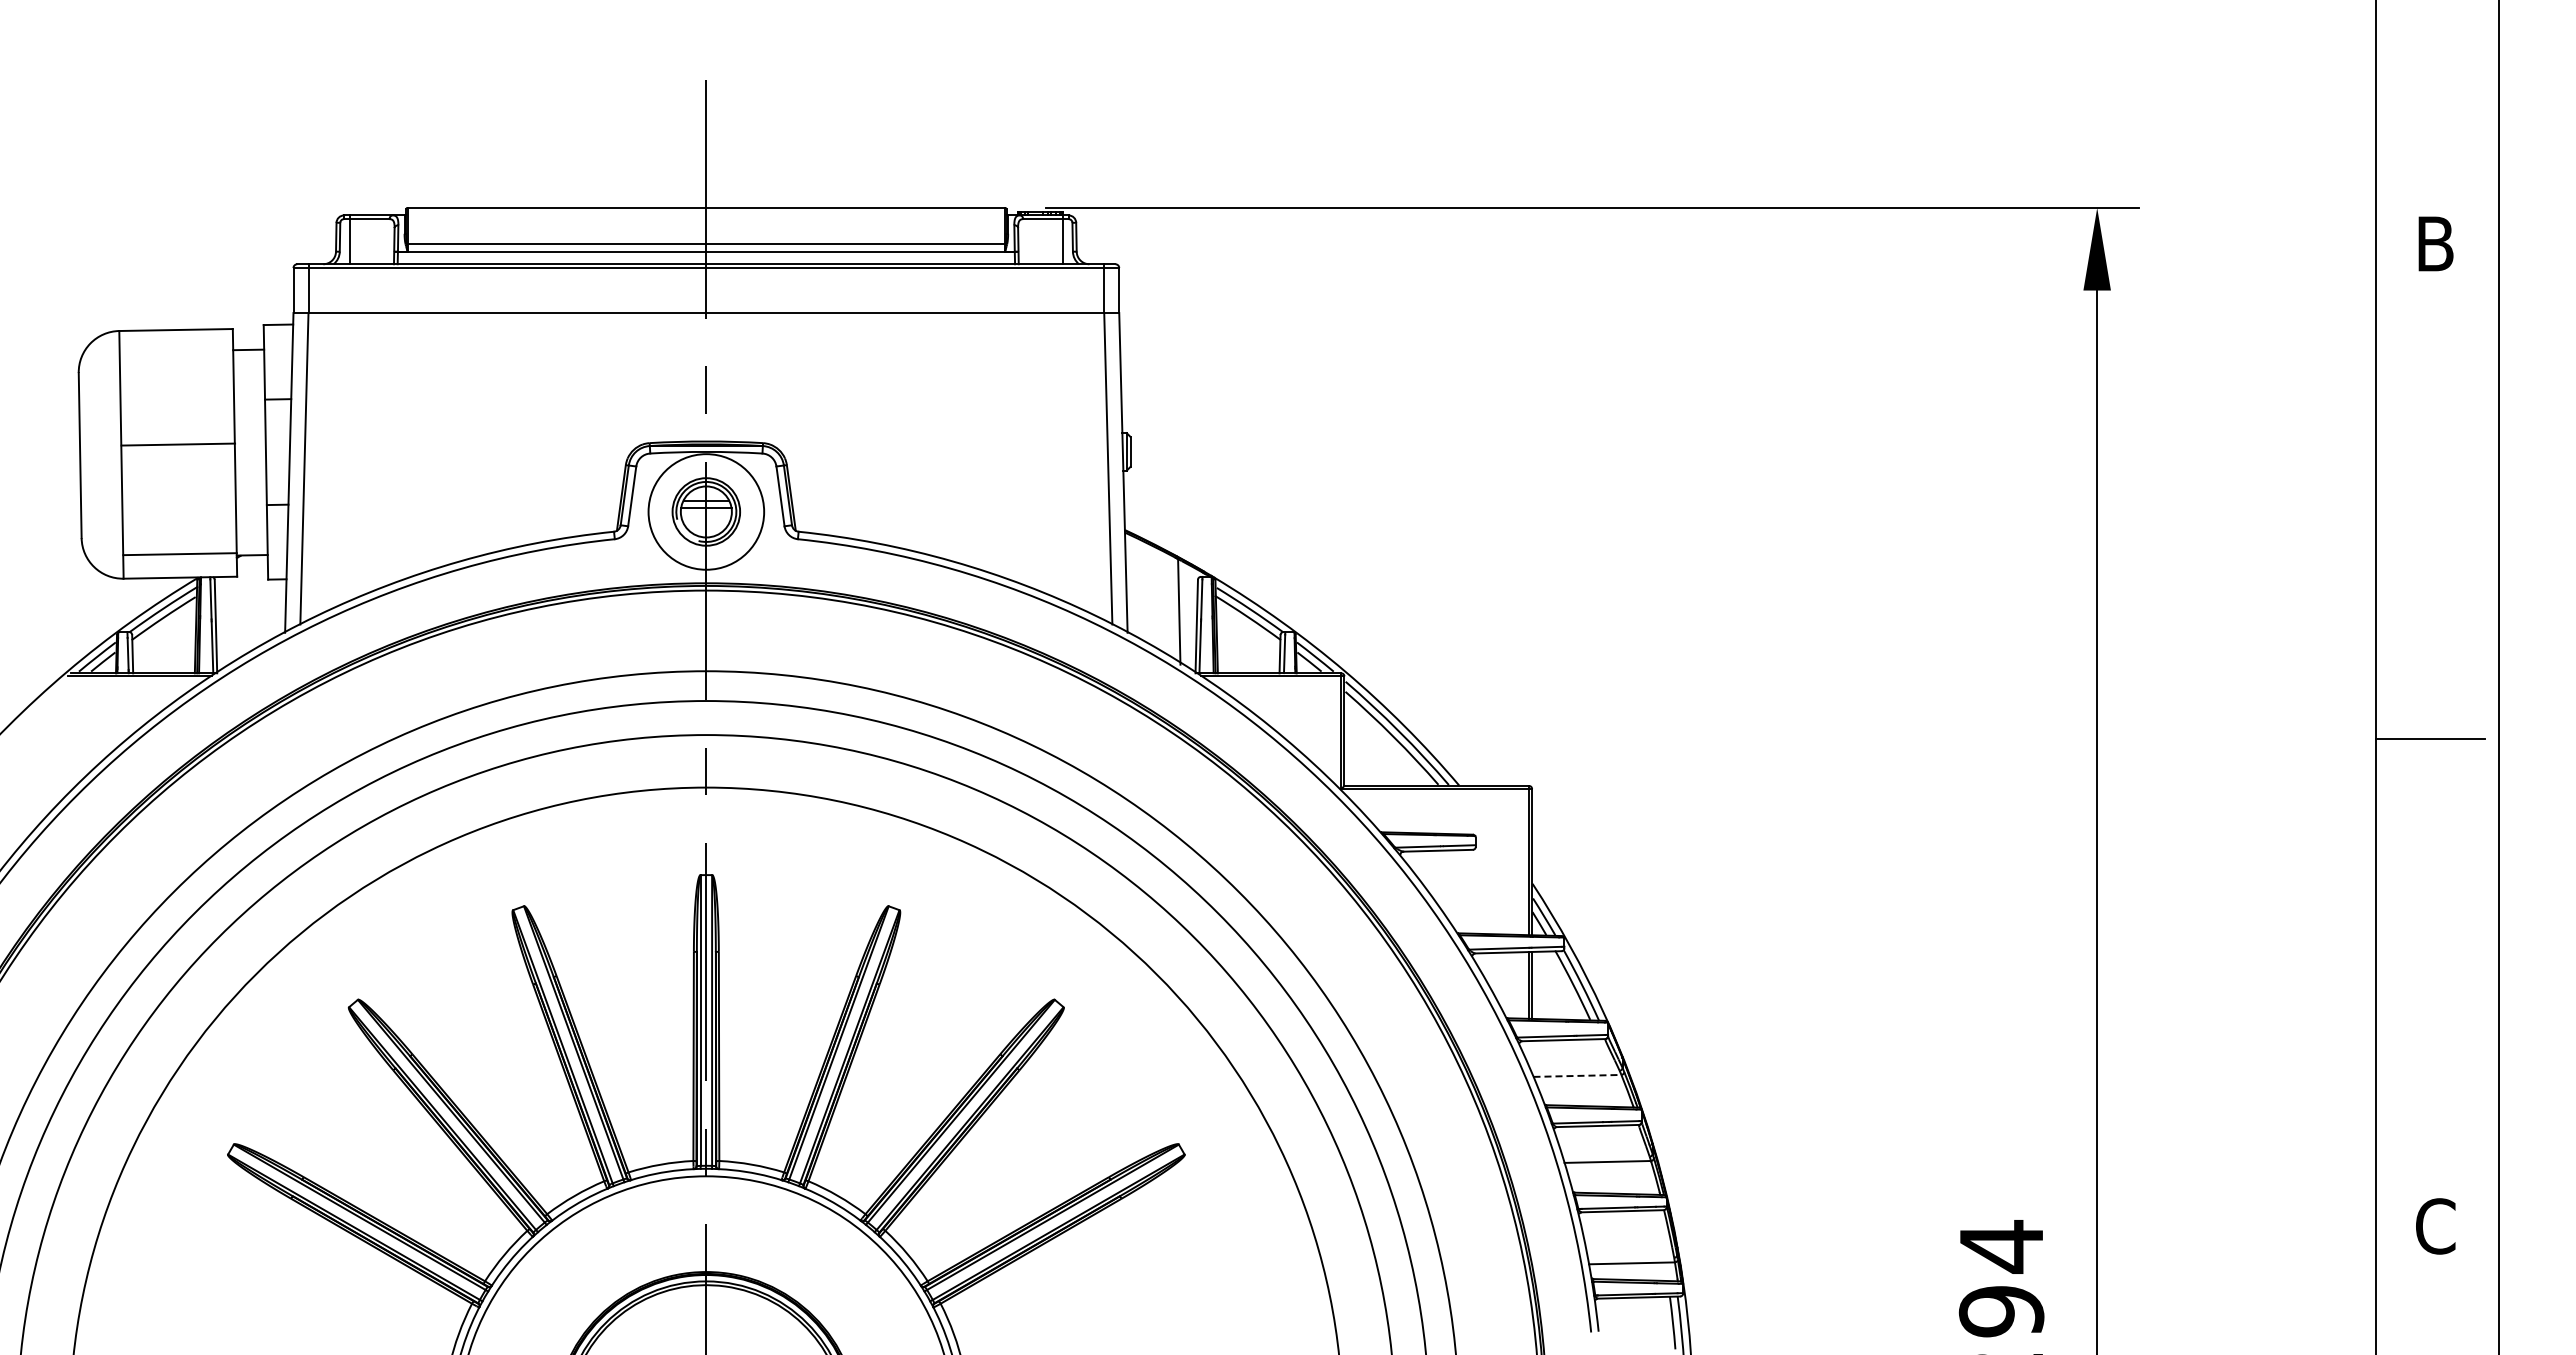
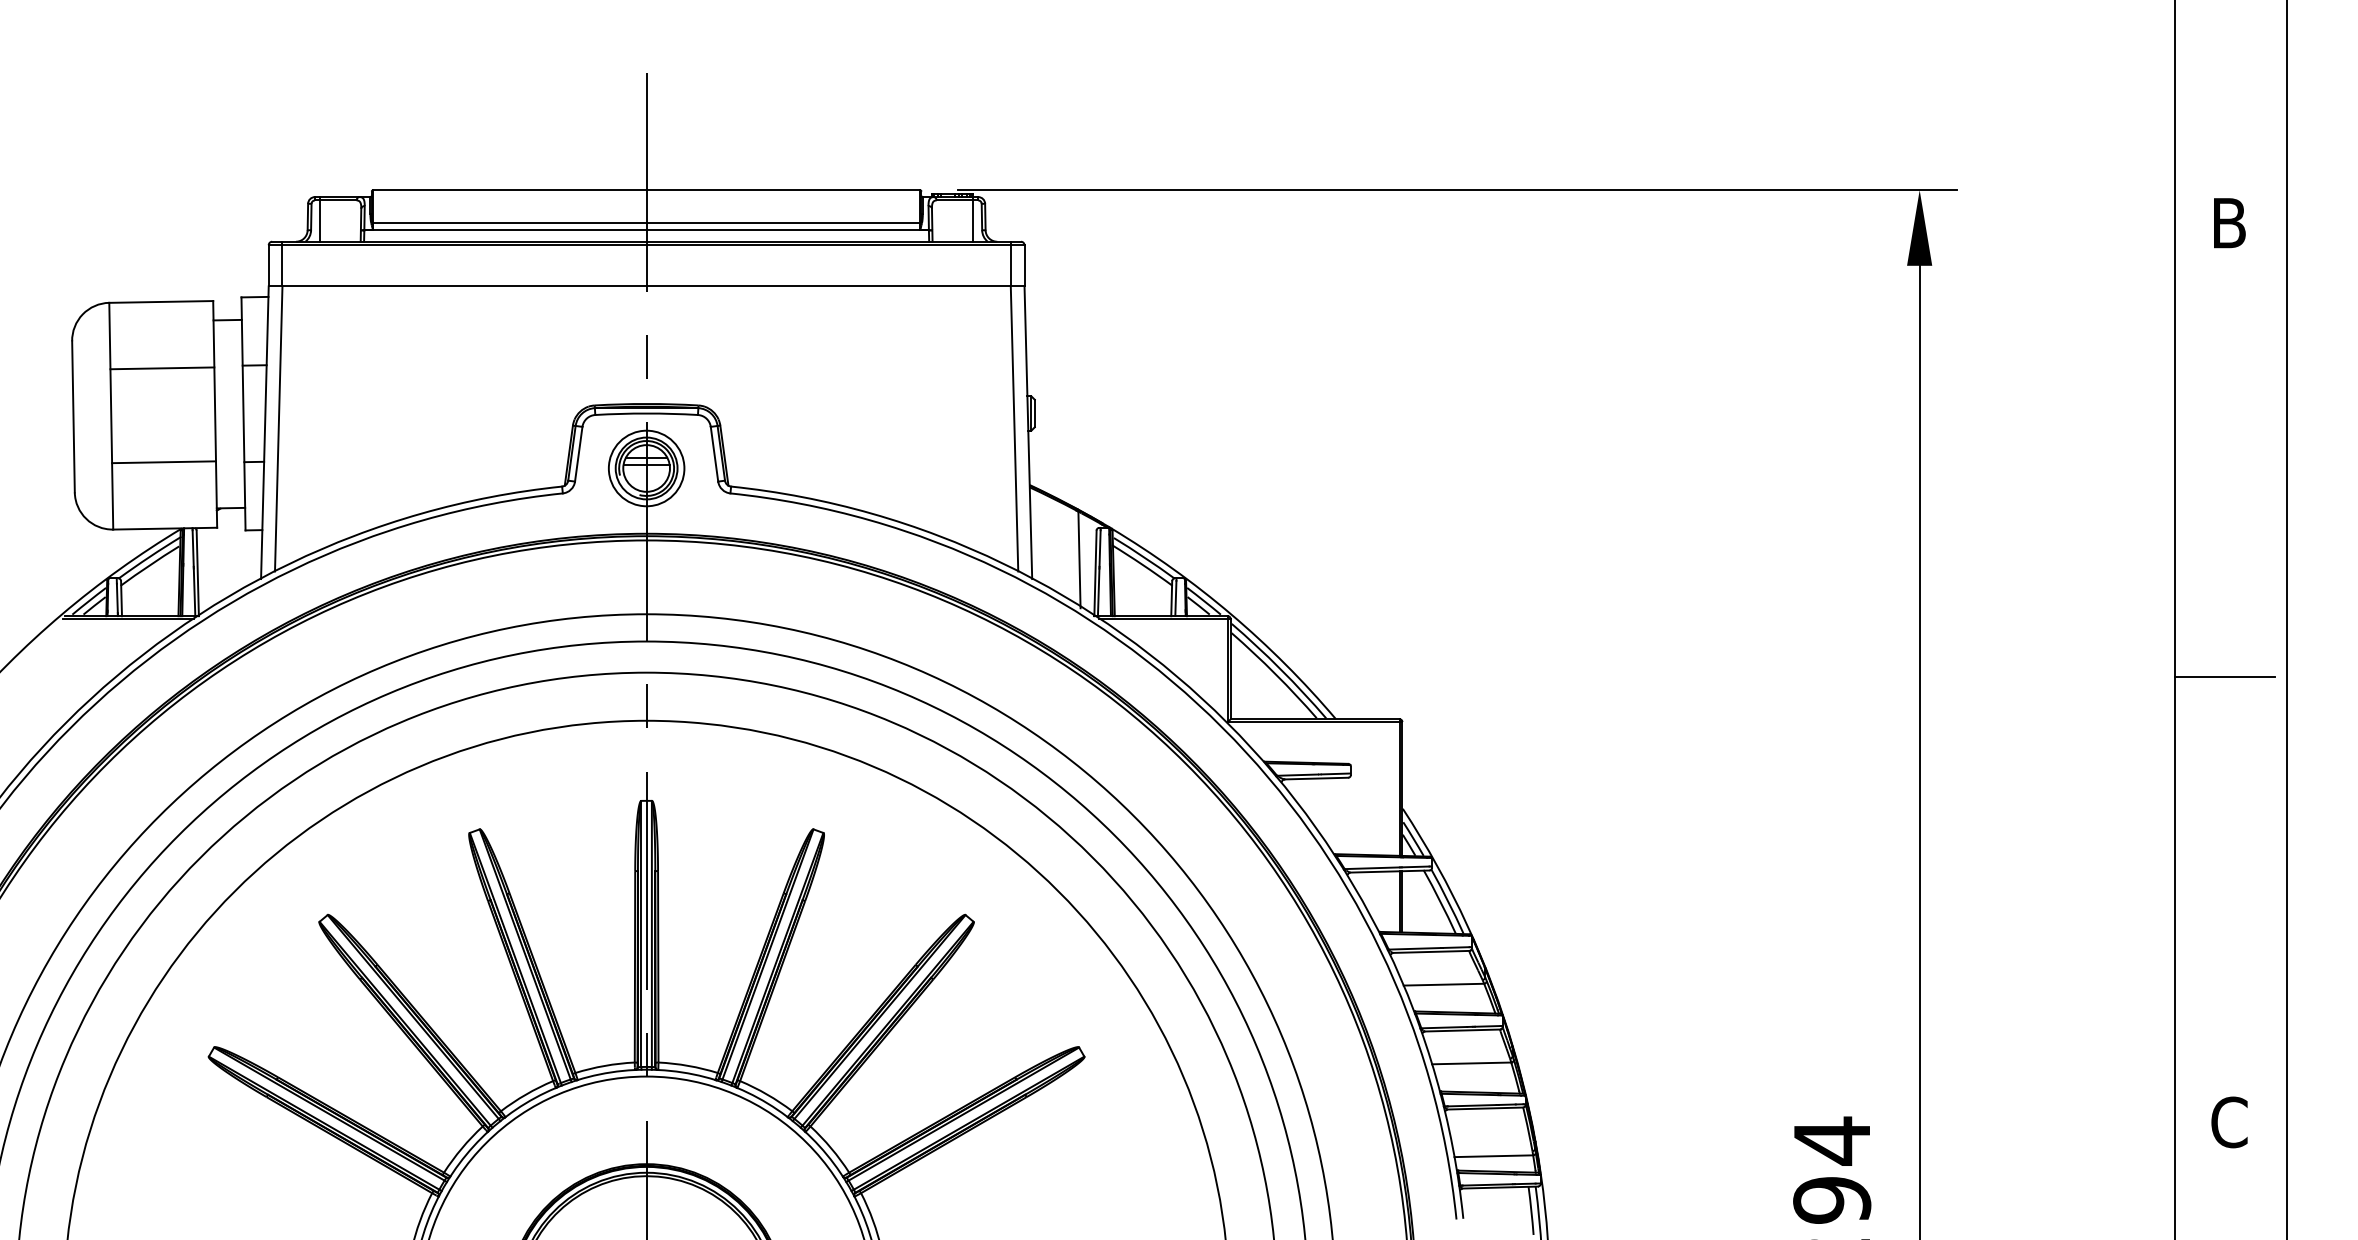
line: (178, 444) -> (162, 368), moved
circle: (706, 511) -> (646, 468), size x0.71
line: (179, 554) -> (163, 462), moved
line: (1577, 1075) -> (1443, 984), dashed -> solid

